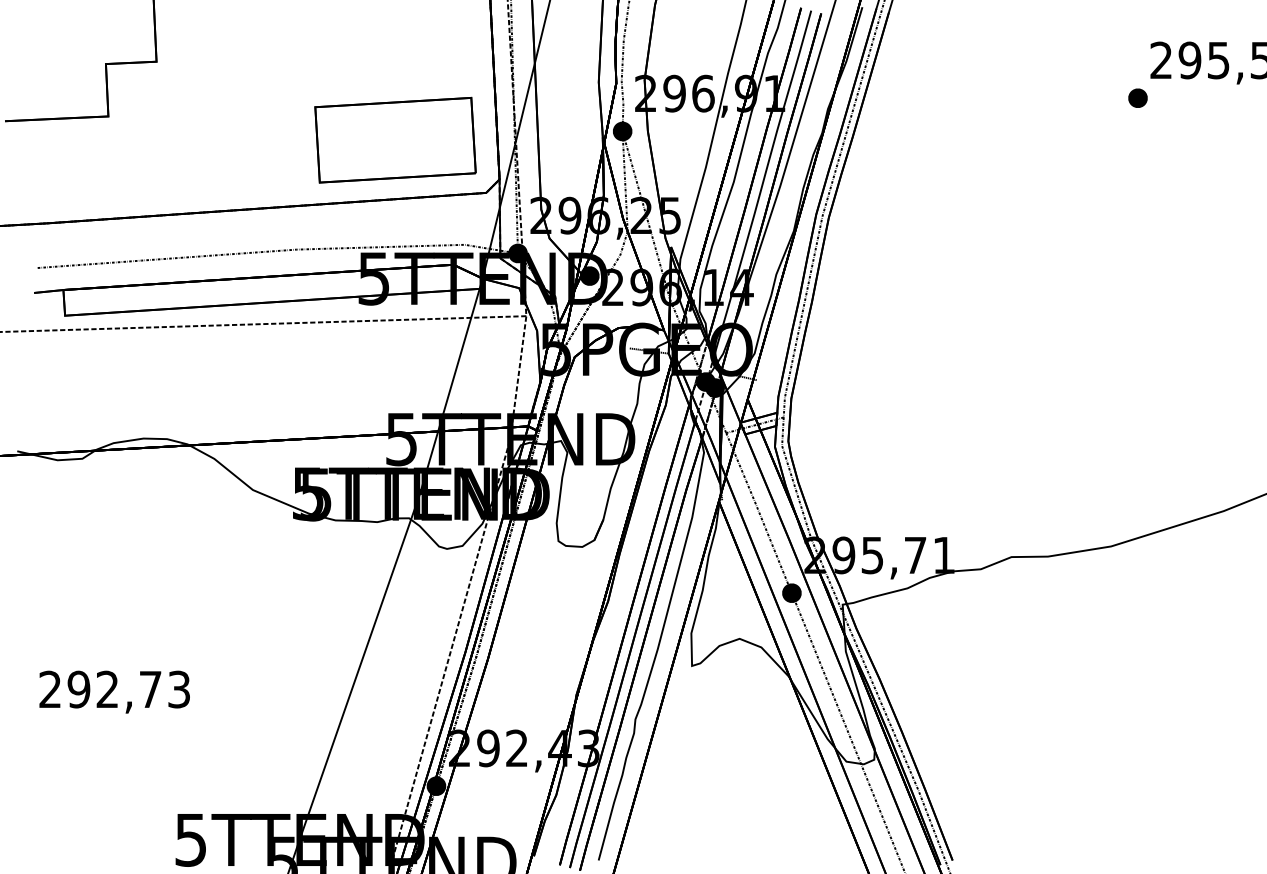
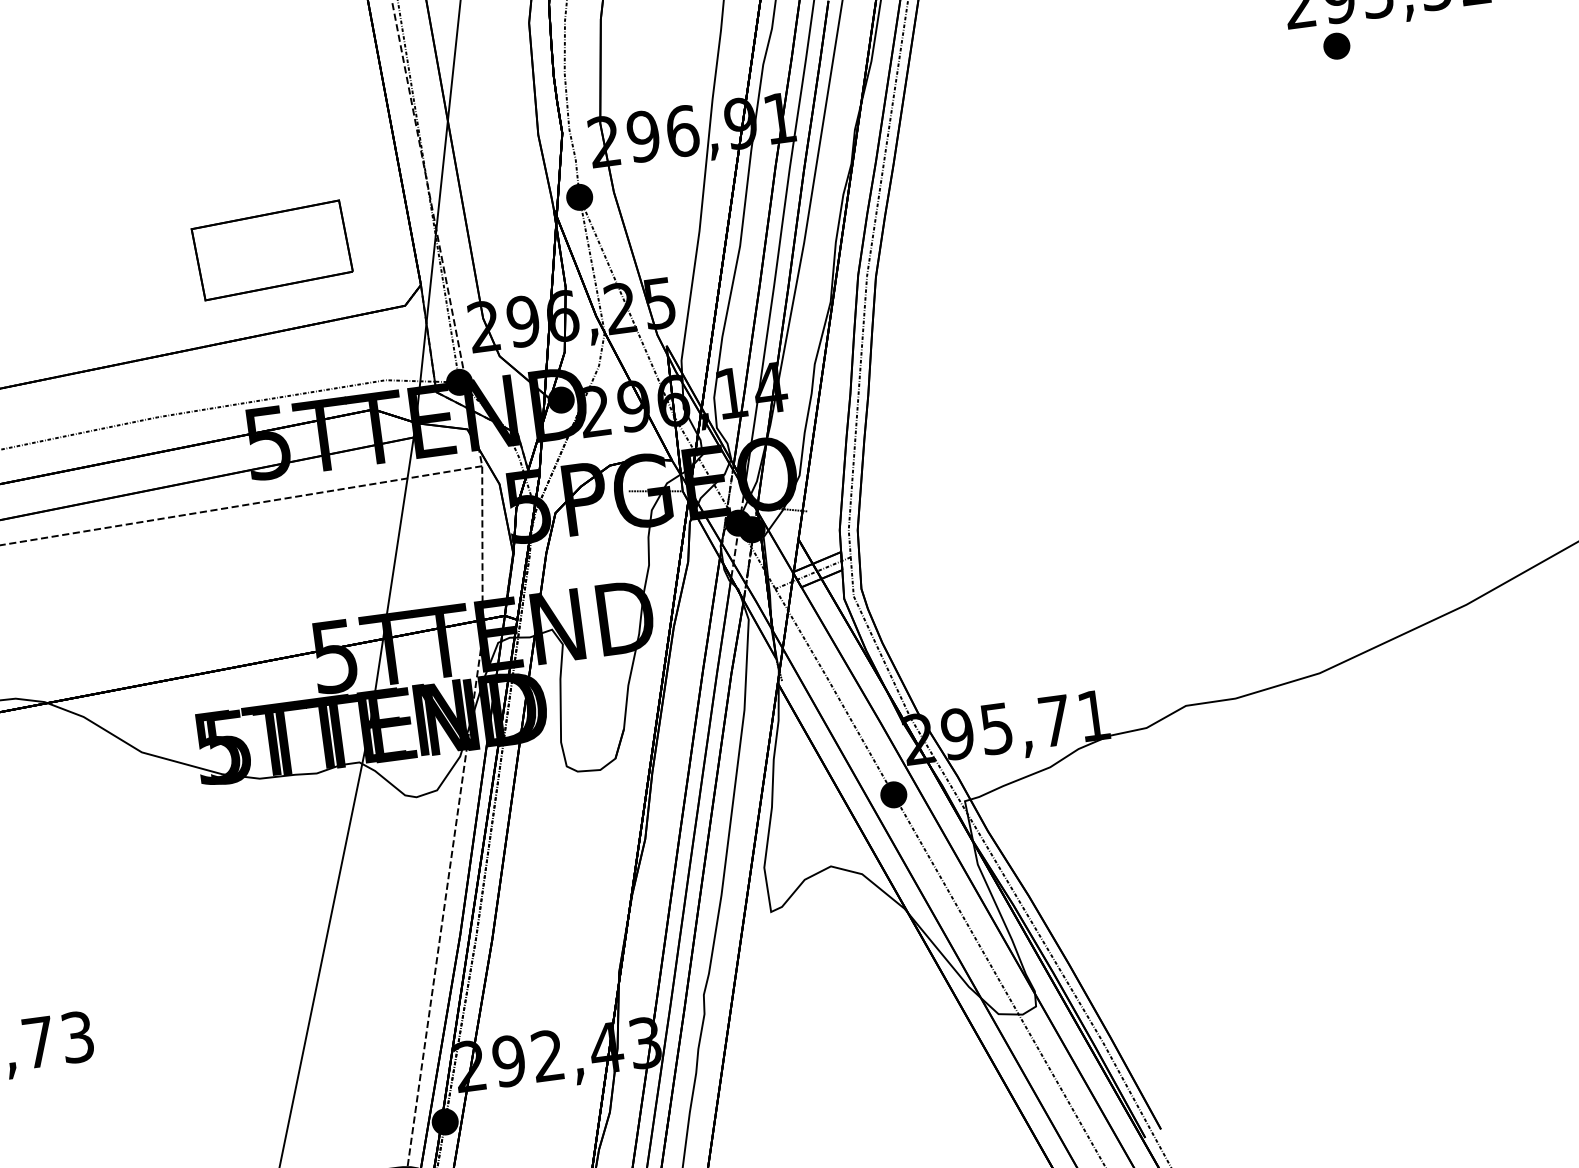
part: (1137, 97) -> (1336, 45), moved
part: (395, 139) -> (272, 249), size x0.7

